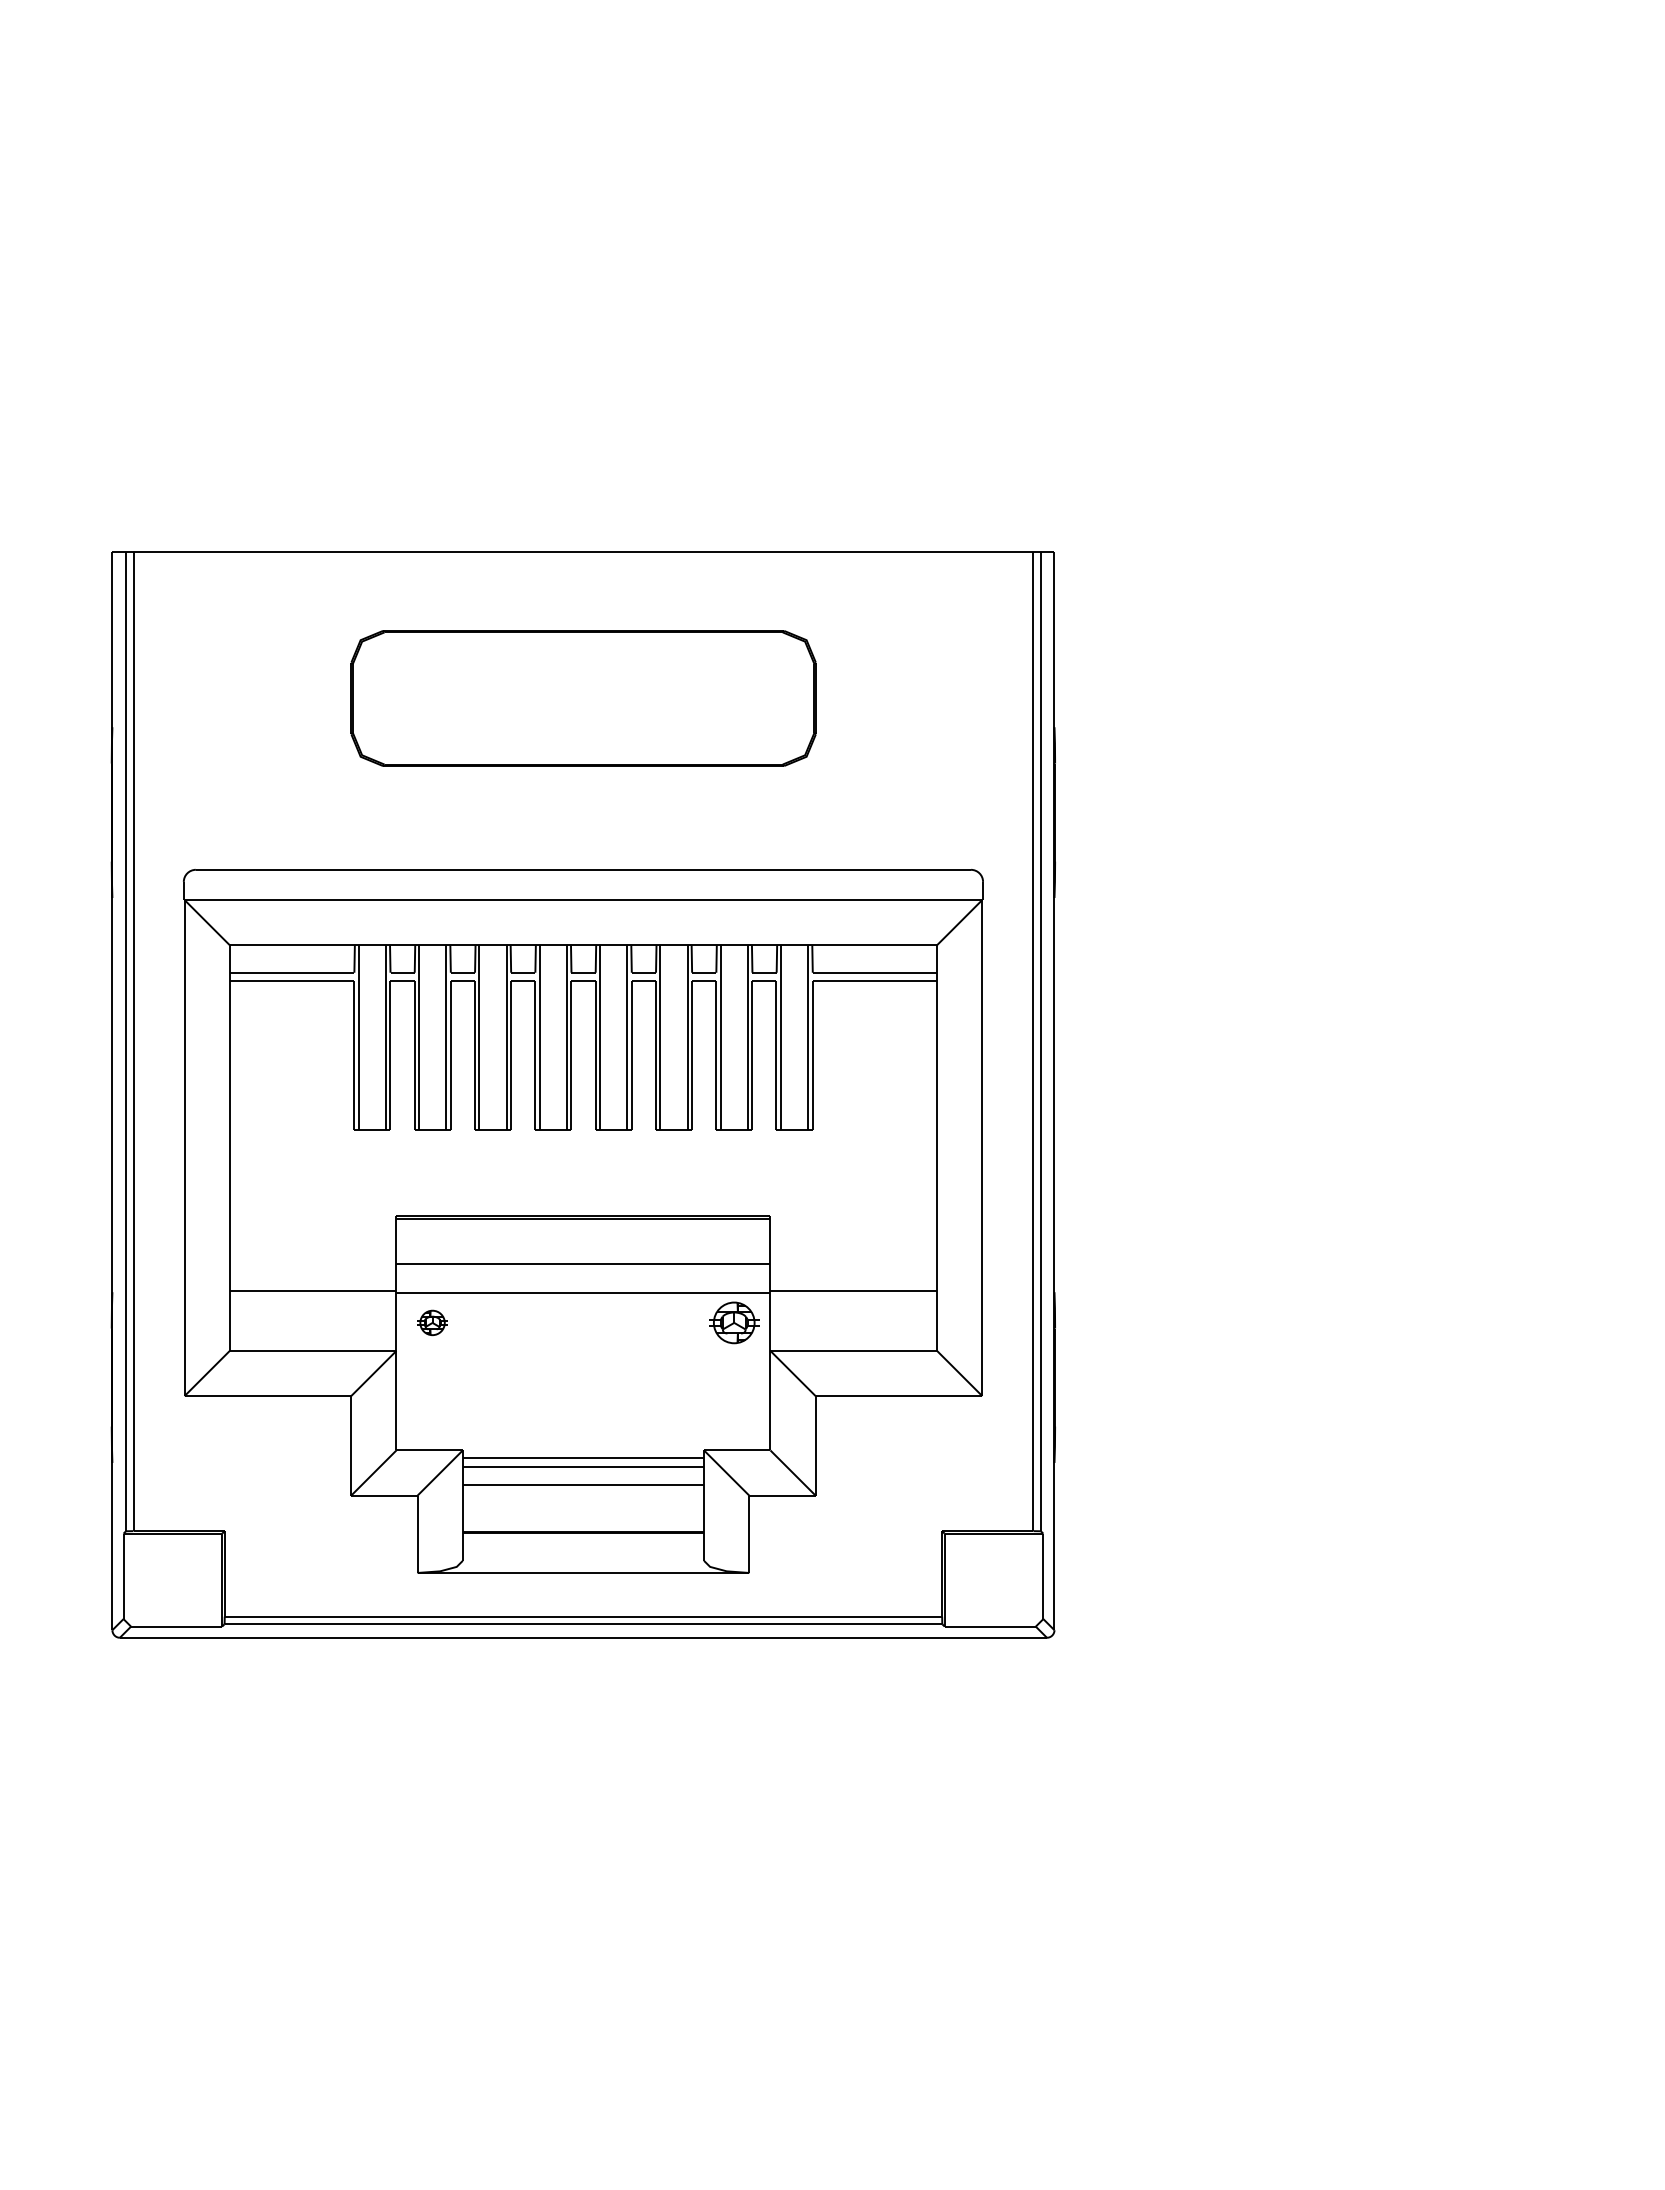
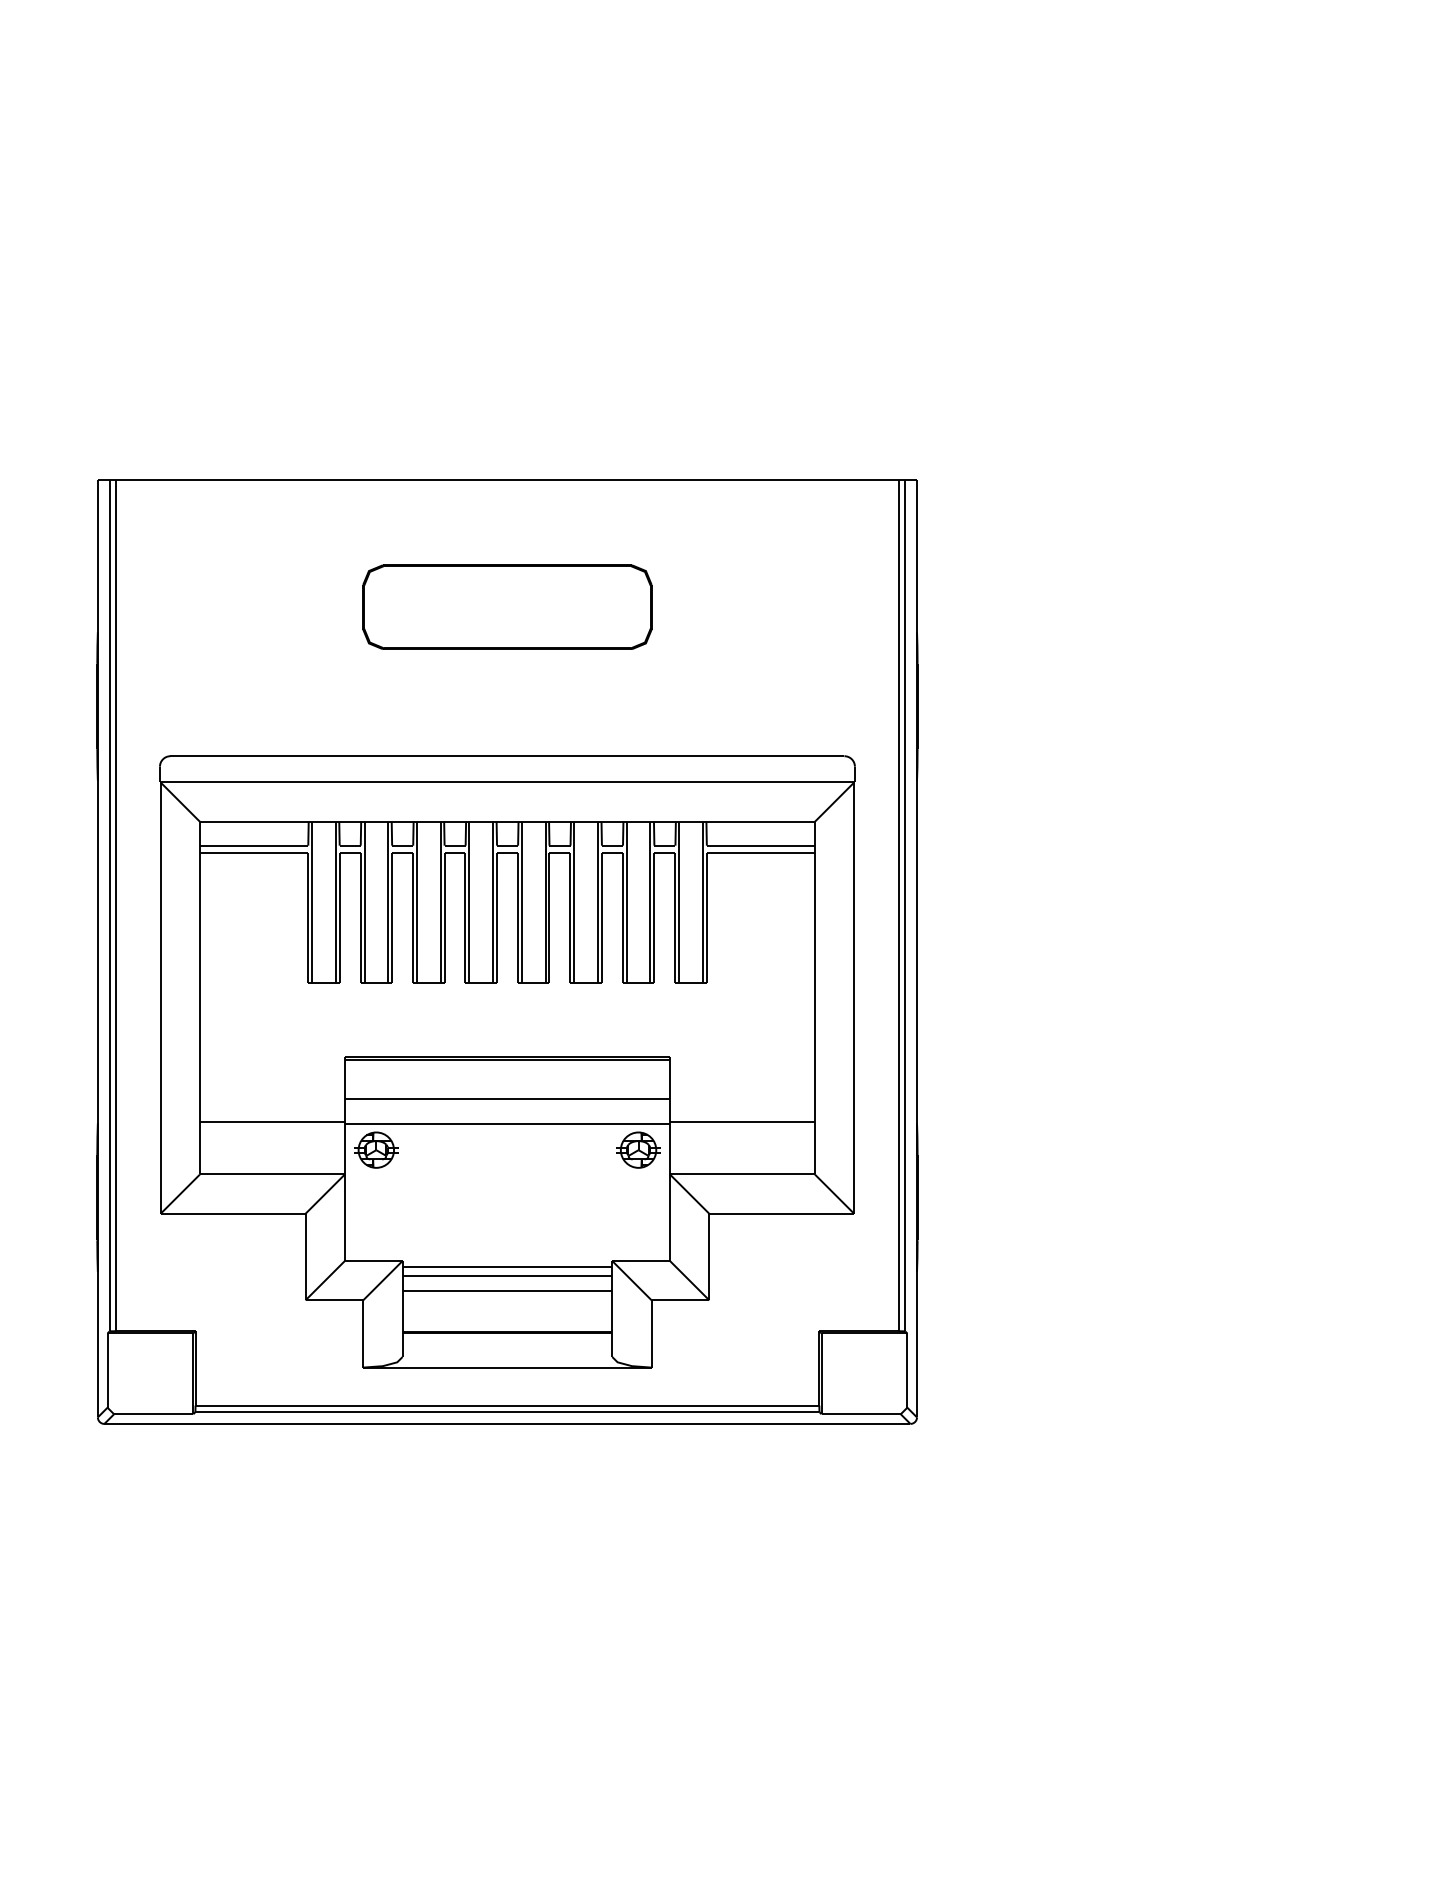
part: (582, 698) -> (506, 607), size x0.71
part: (432, 1322) -> (376, 1149), size x1.67

